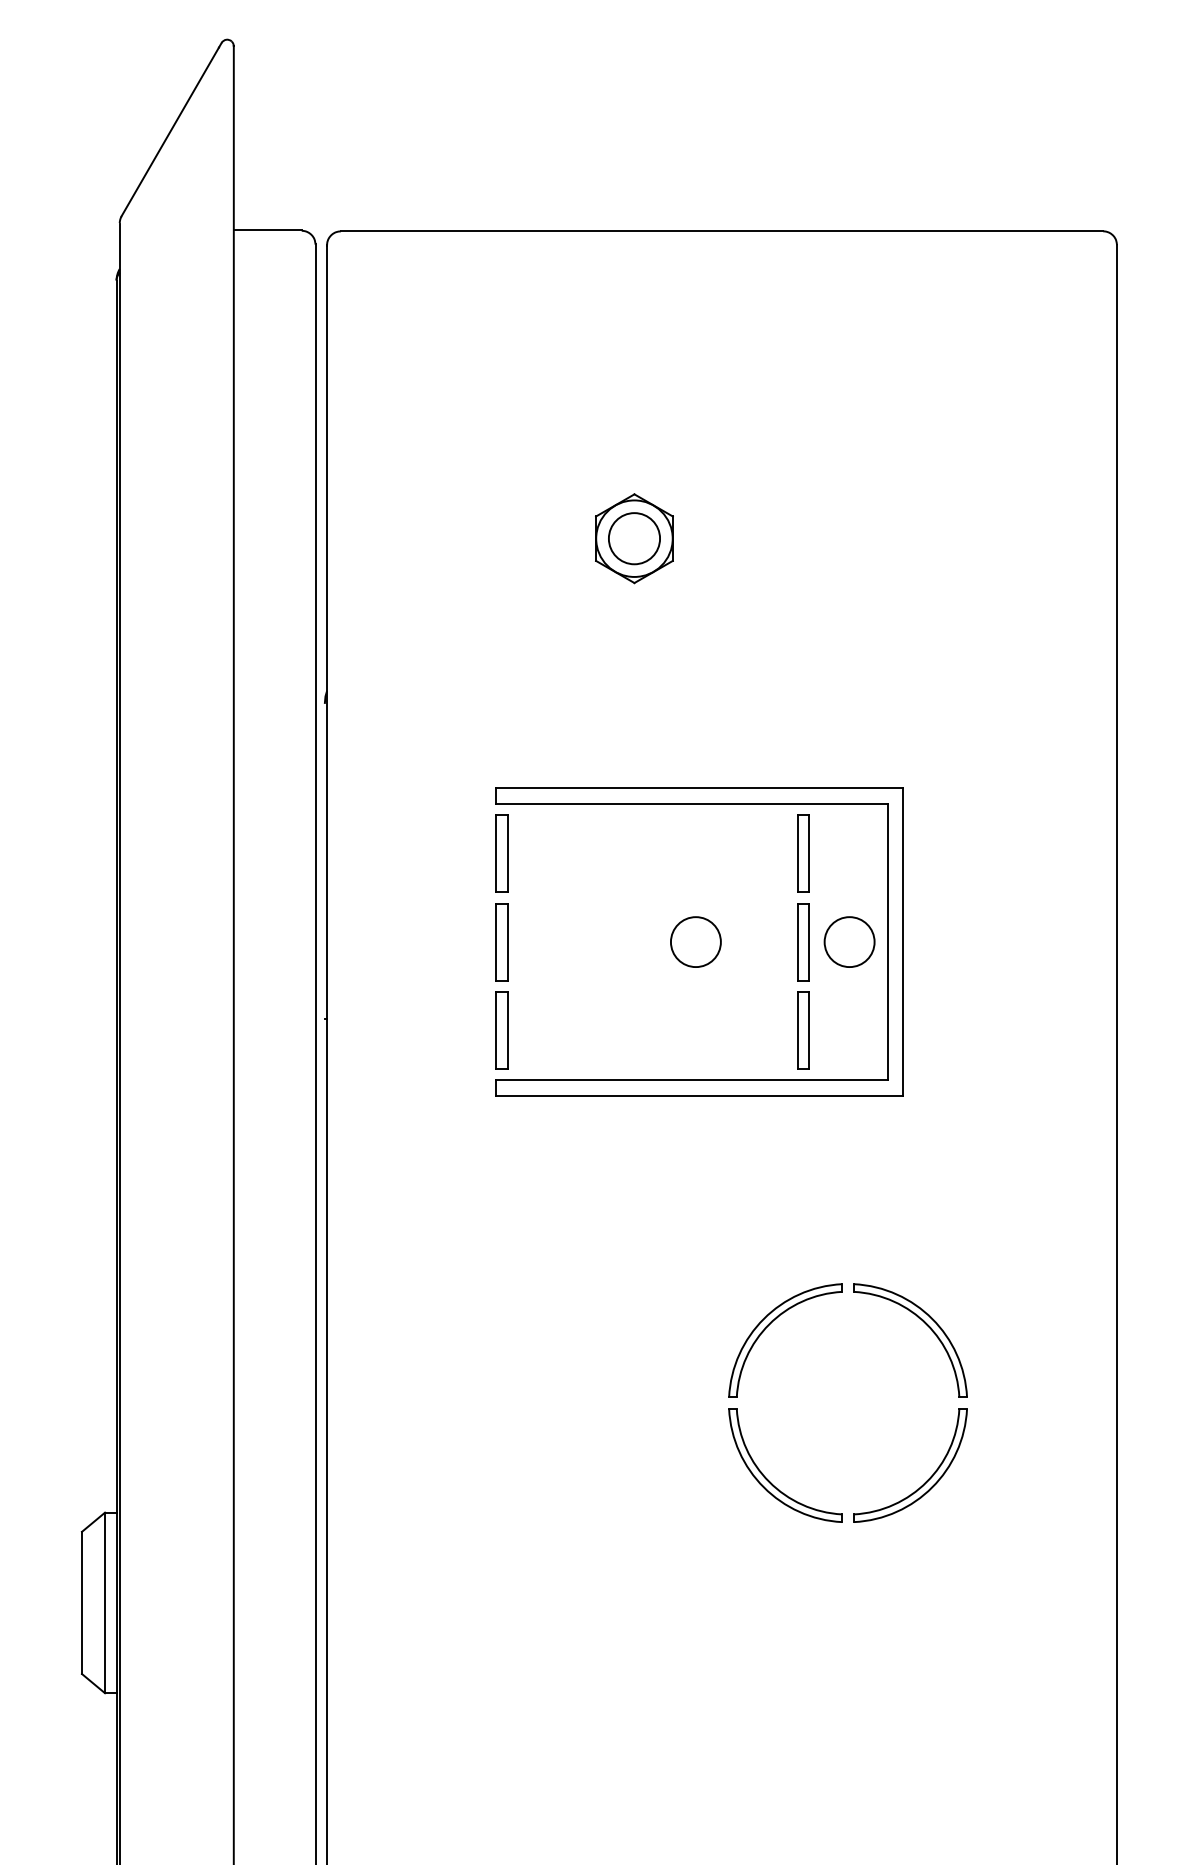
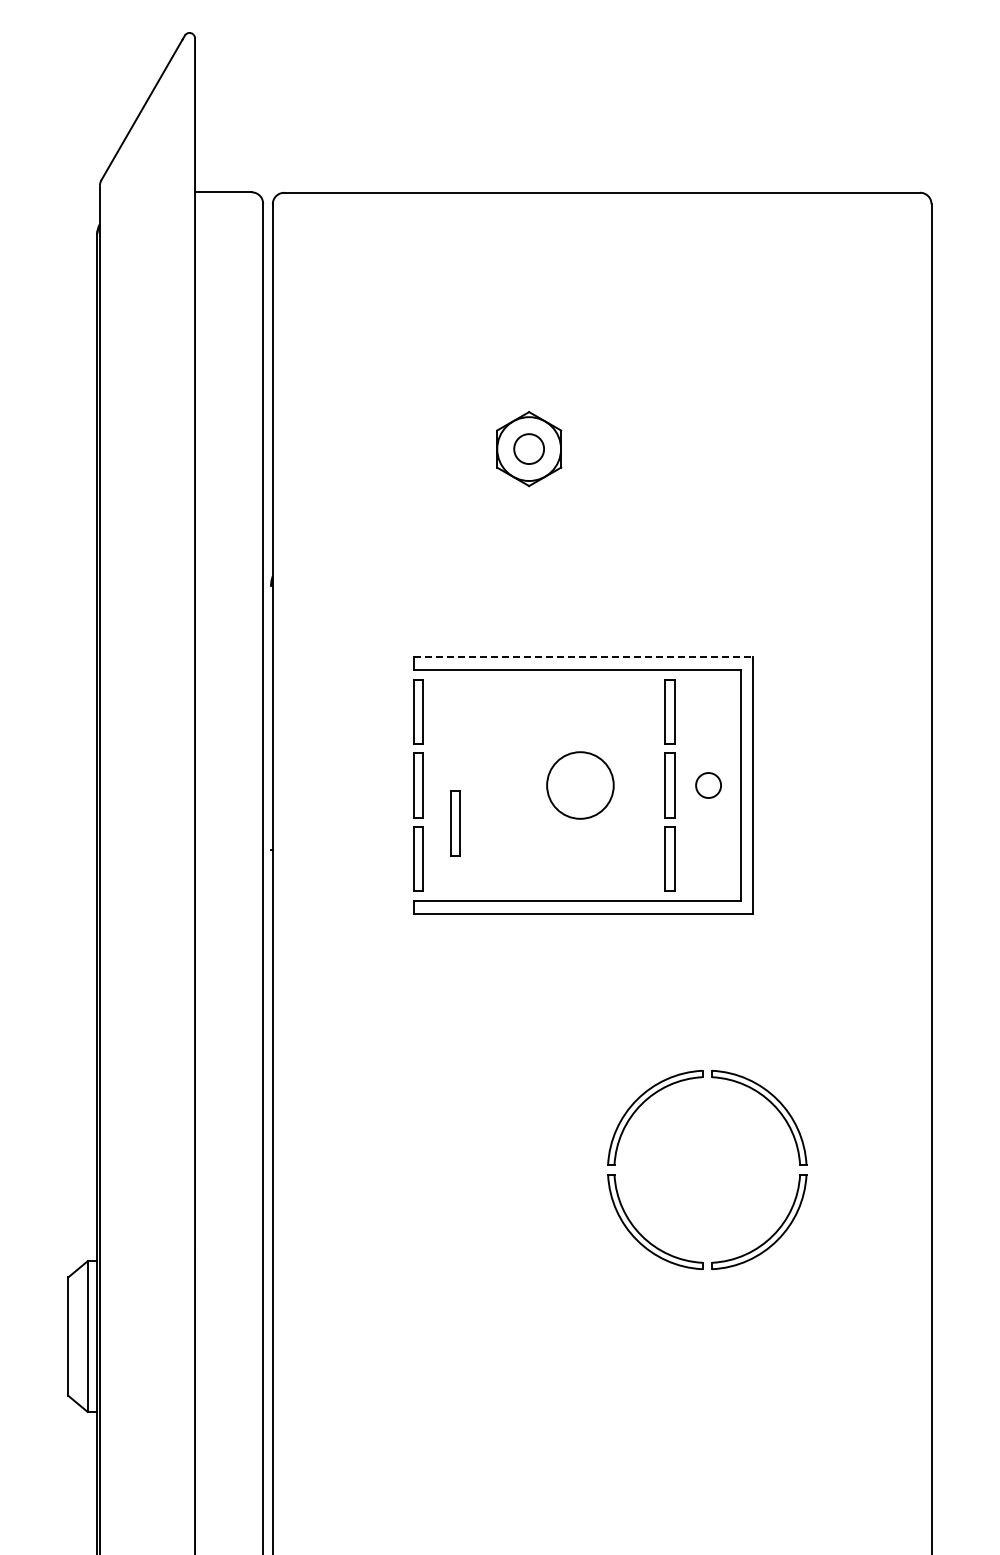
circle: (633, 537) -> (528, 448), size x0.7
line: (699, 788) -> (583, 657), solid -> dashed
circle: (696, 942) -> (580, 785), size x1.6
circle: (849, 942) -> (708, 785), size x0.6
part: (546, 987) -> (455, 823), added

